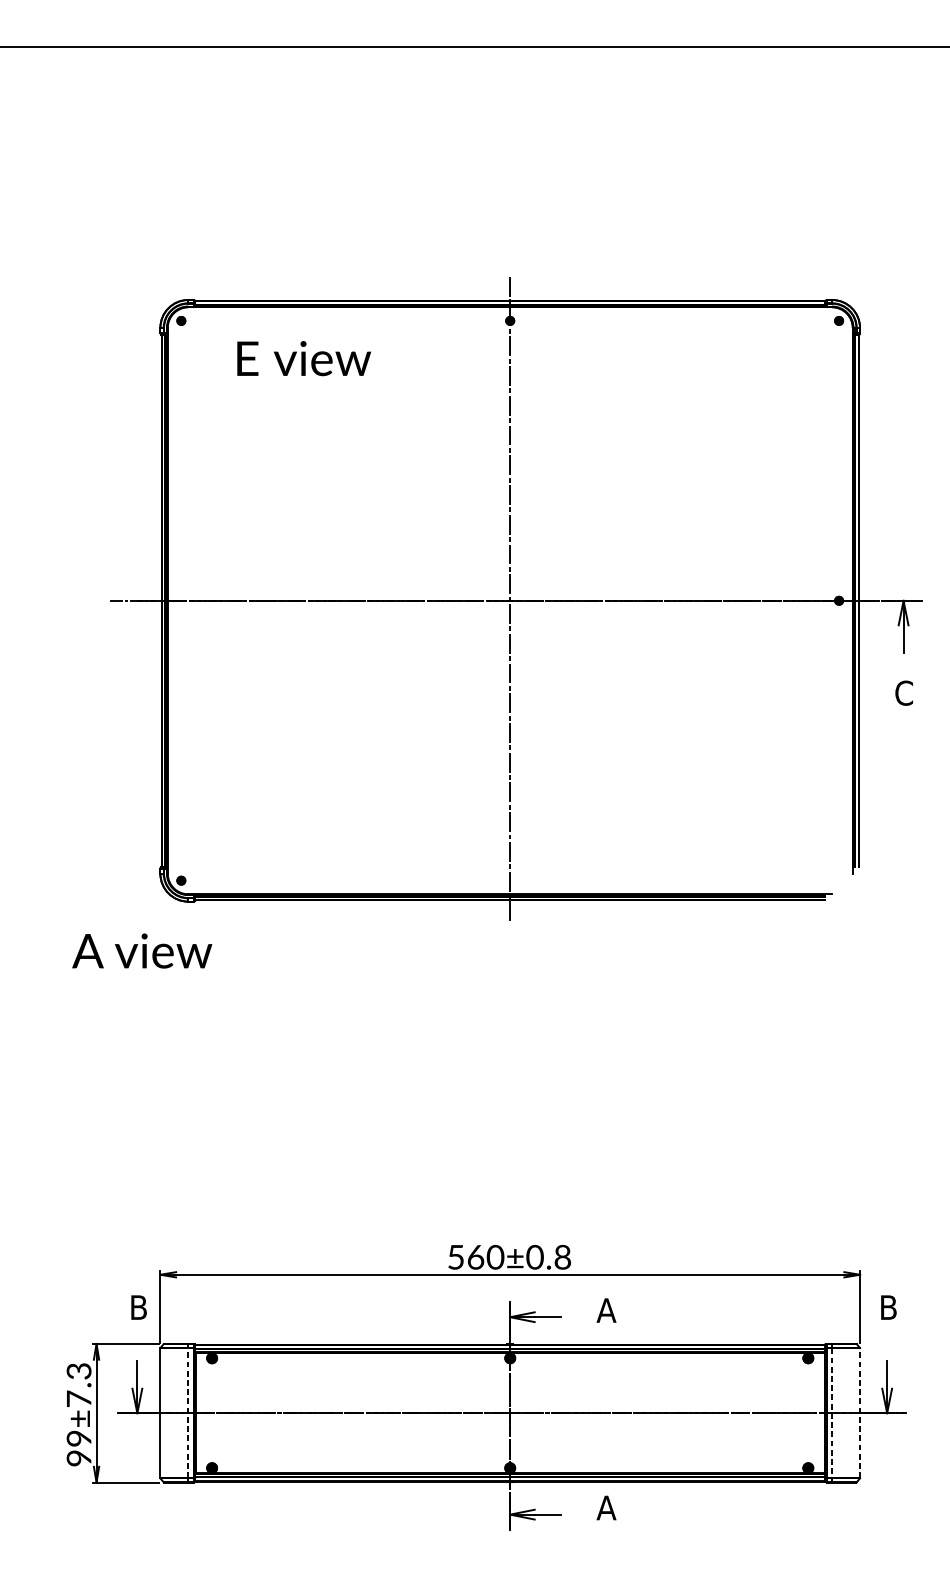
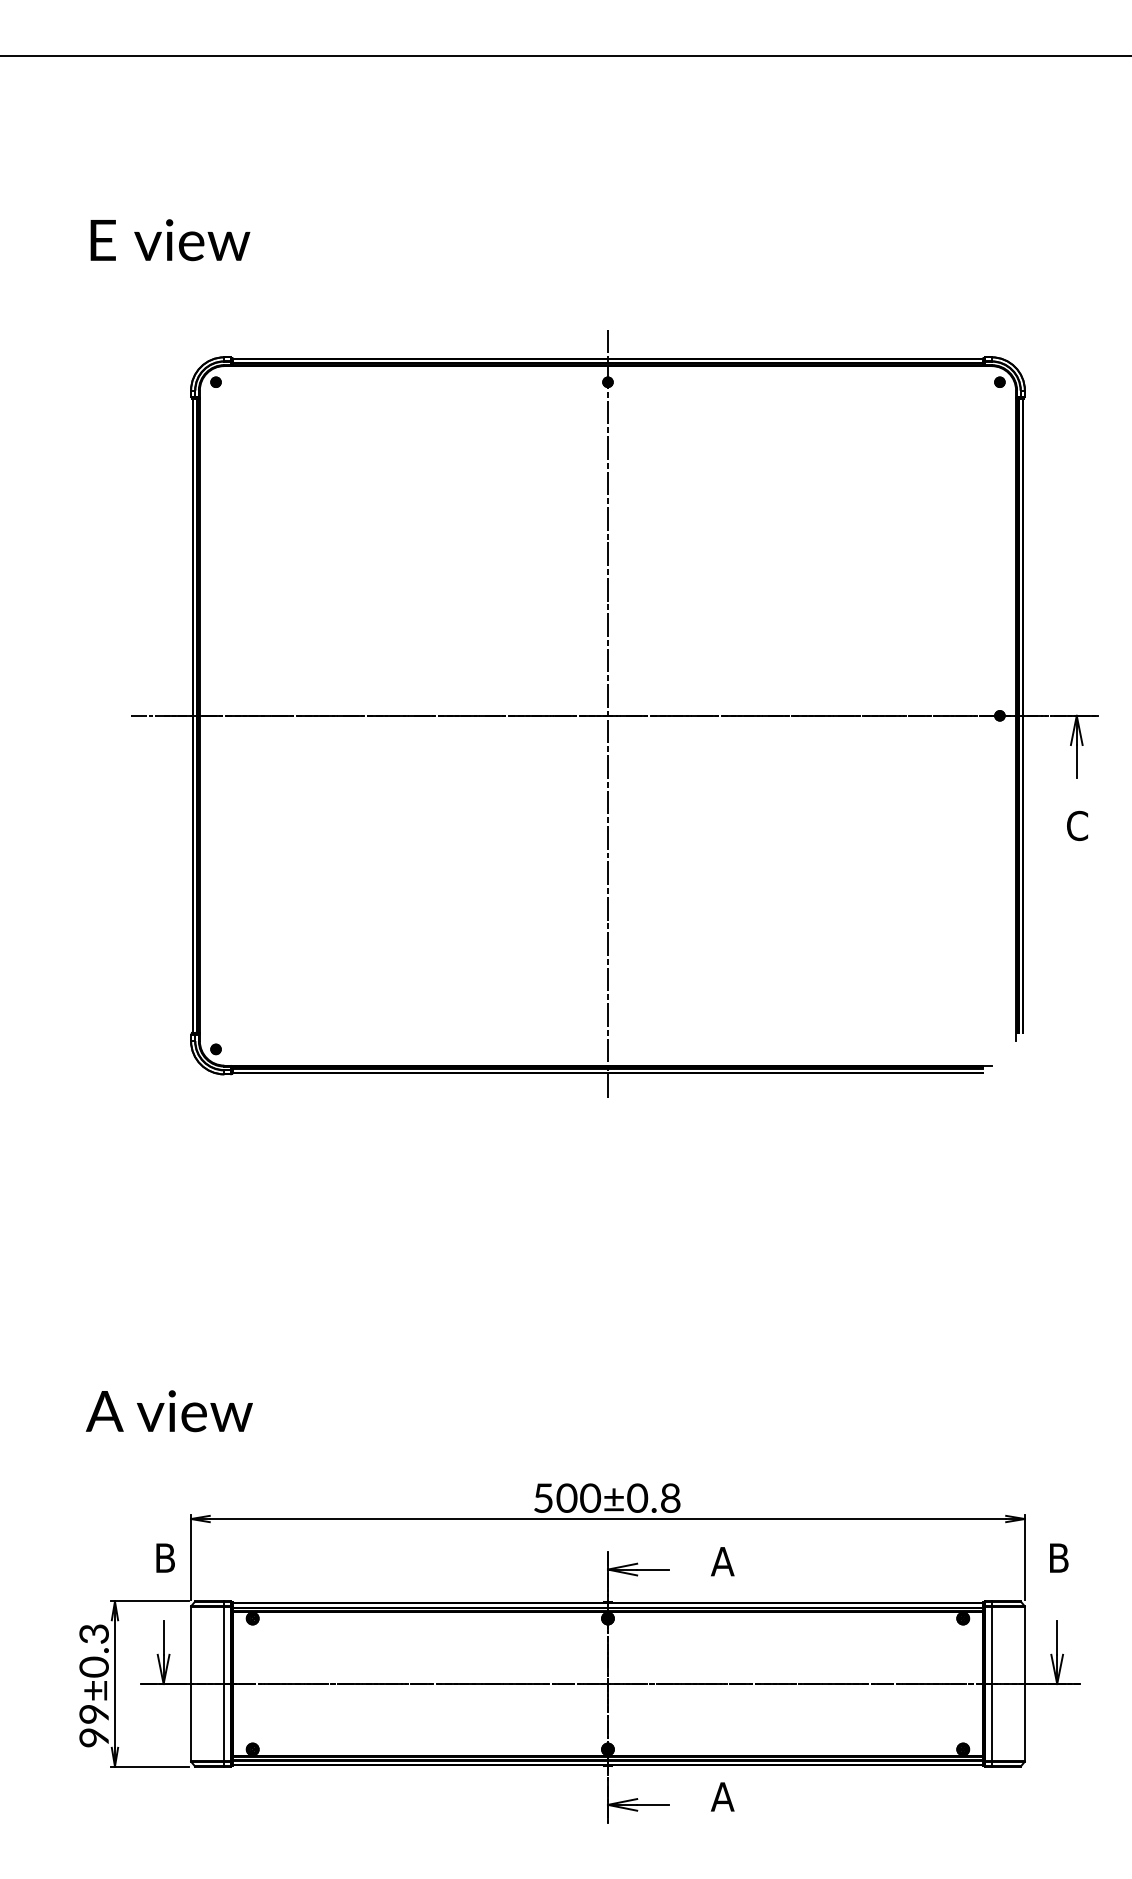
text: (304, 358) -> (170, 240), moved
text: (142, 951) -> (169, 1411), moved
text: (475, 1256) -> (566, 1497), 560±0.8 -> 500±0.8
text: (78, 1398) -> (93, 1666), 99±7.3 -> 99±0.3
line: (188, 1412) -> (224, 1683), dashed -> solid
line: (859, 1412) -> (1024, 1683), dashed -> solid
line: (832, 1413) -> (991, 1684), dashed -> solid

